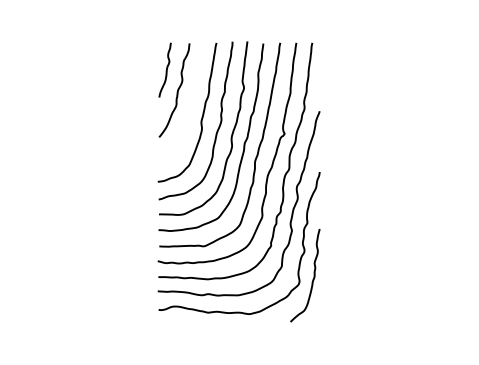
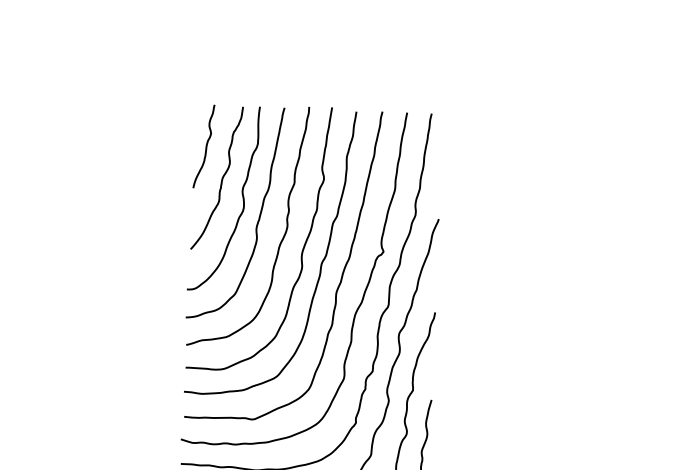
curve: (190, 100) -> (241, 194), added

